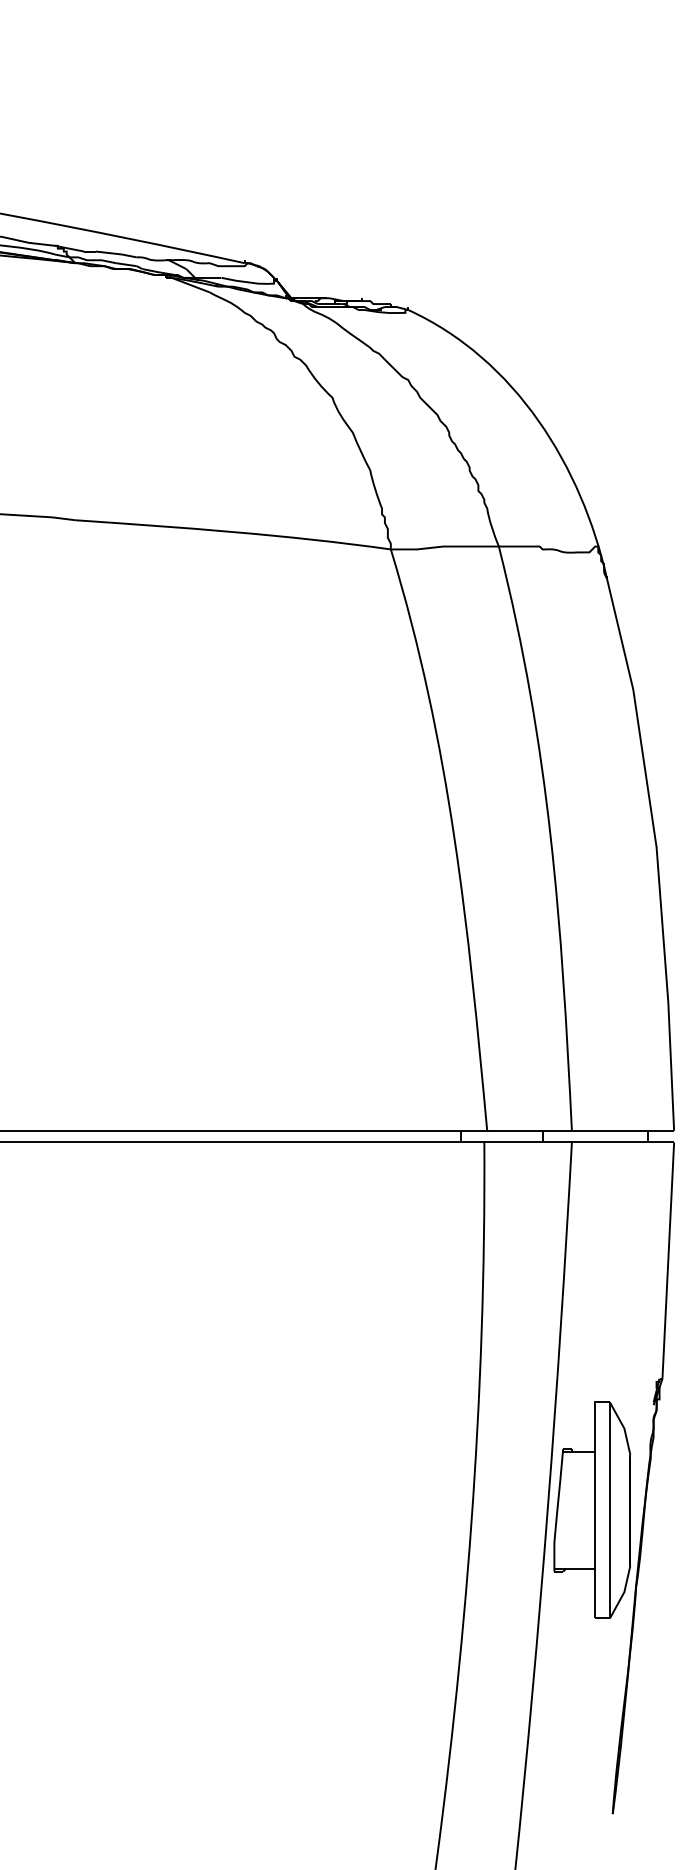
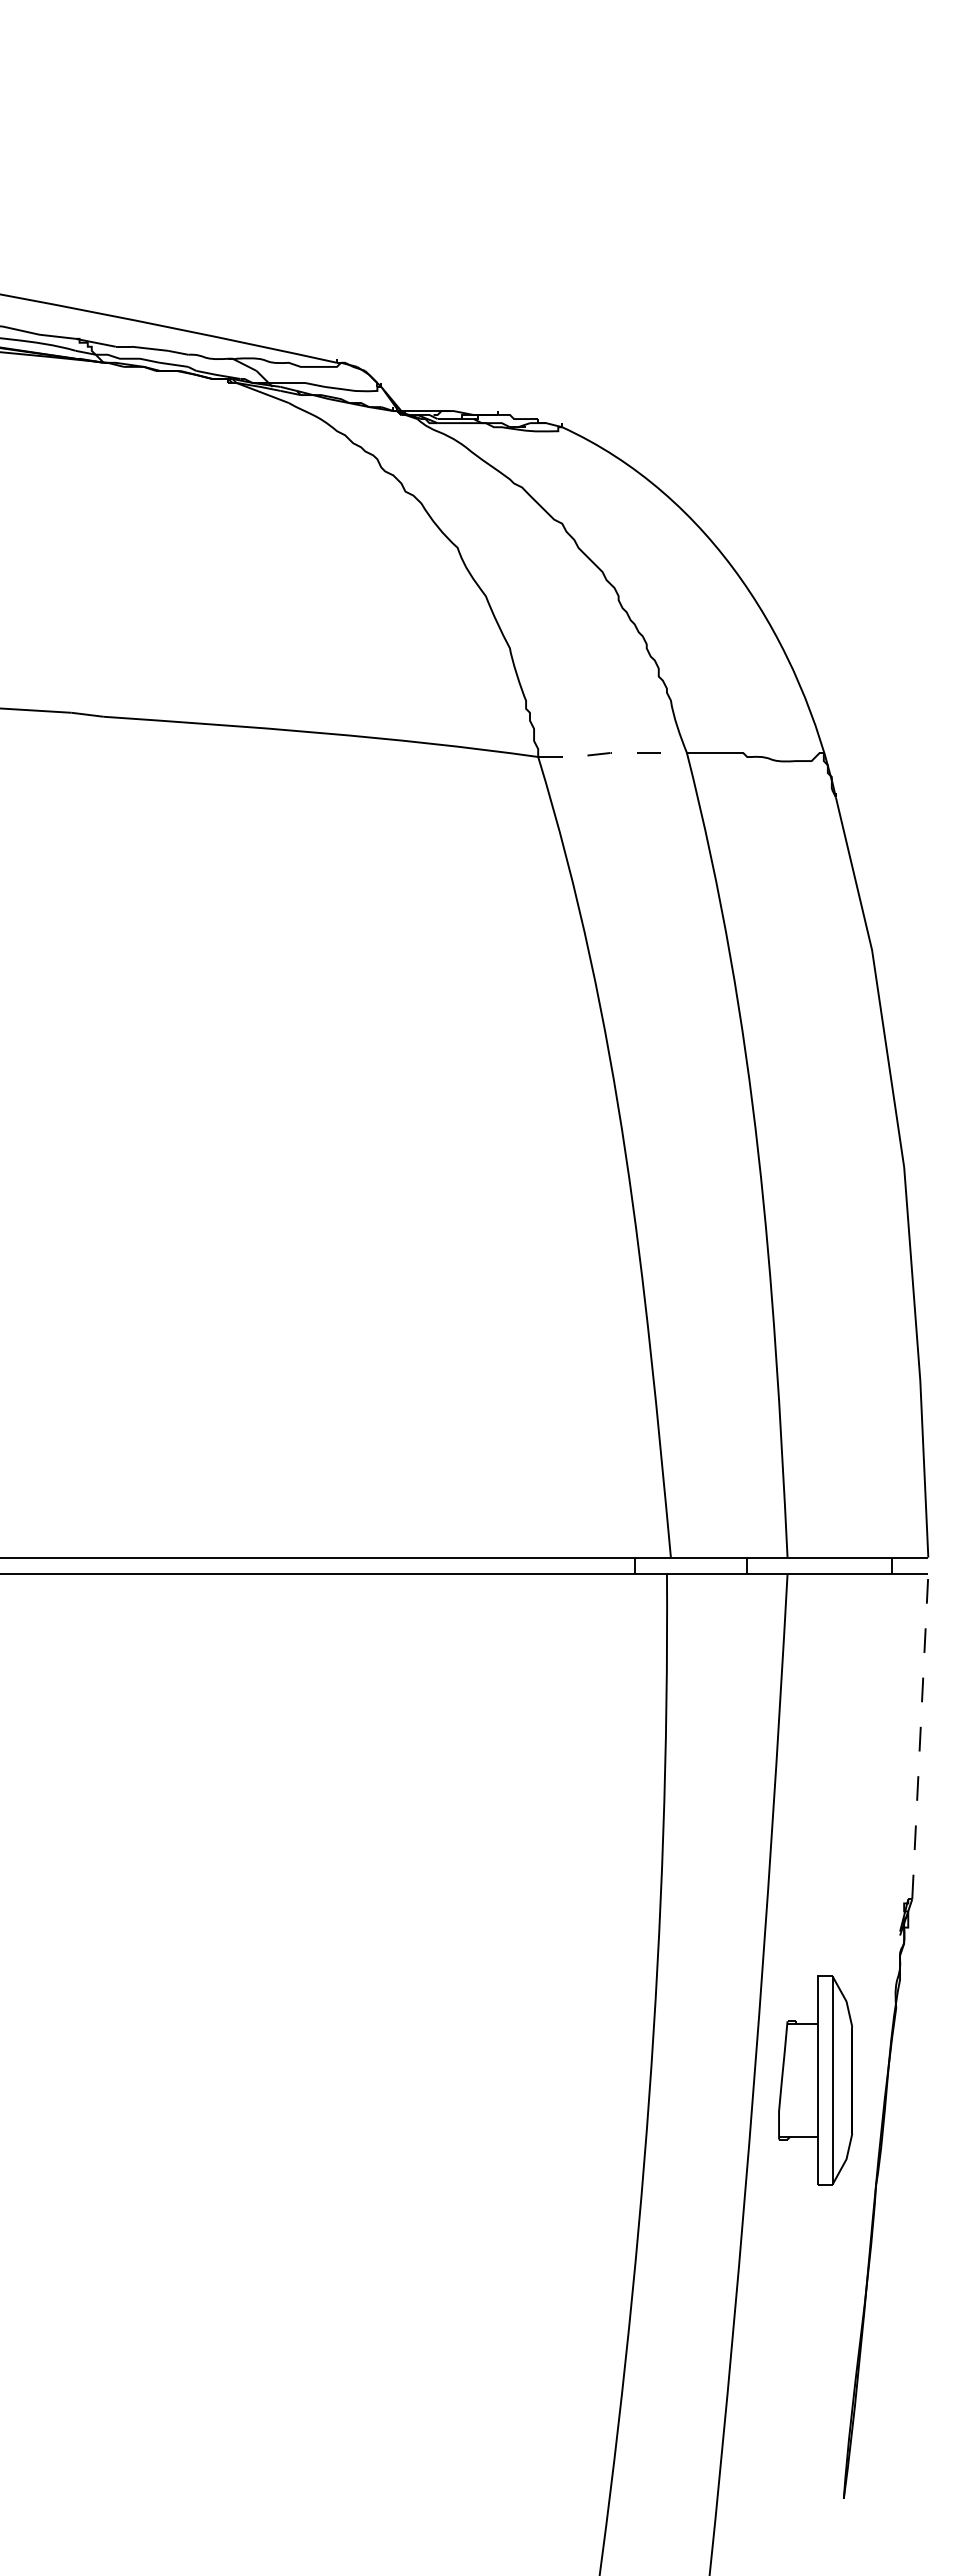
line: (444, 546) -> (611, 753), solid -> dashed
line: (668, 1259) -> (920, 1735), solid -> dashed
part: (592, 1510) -> (815, 2080), size x0.7

